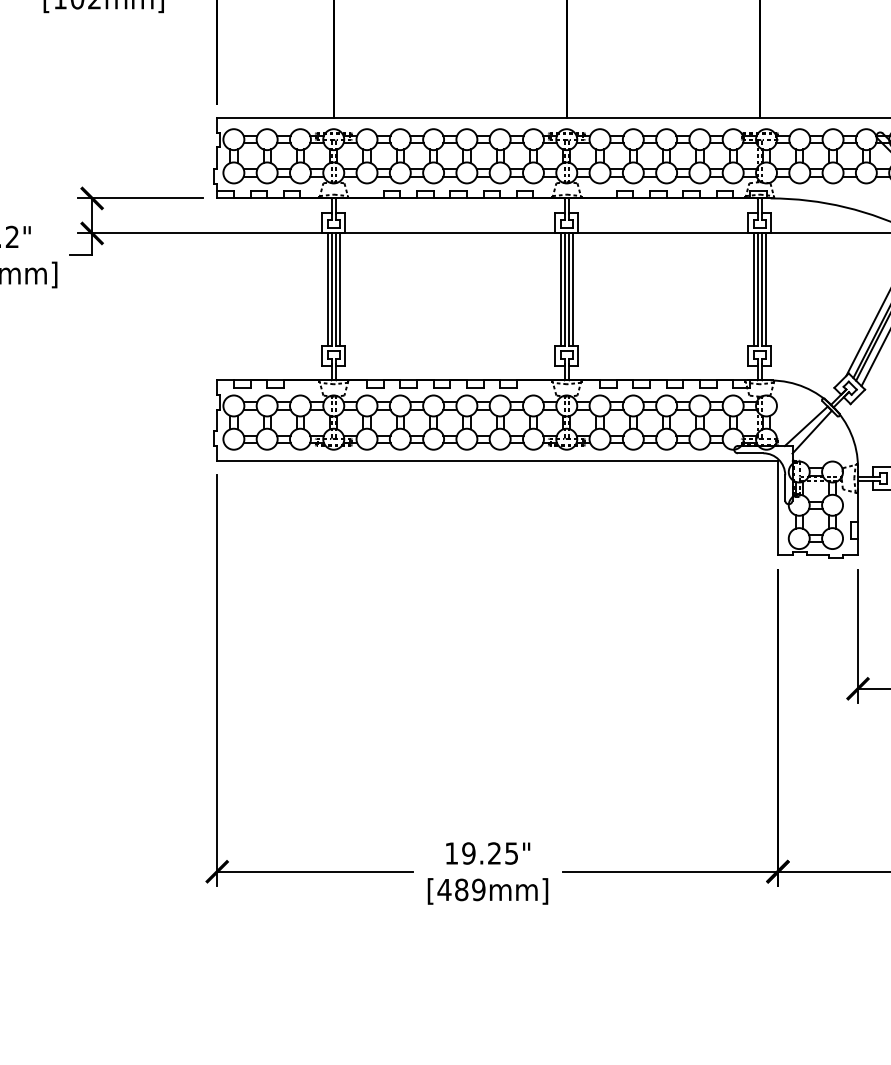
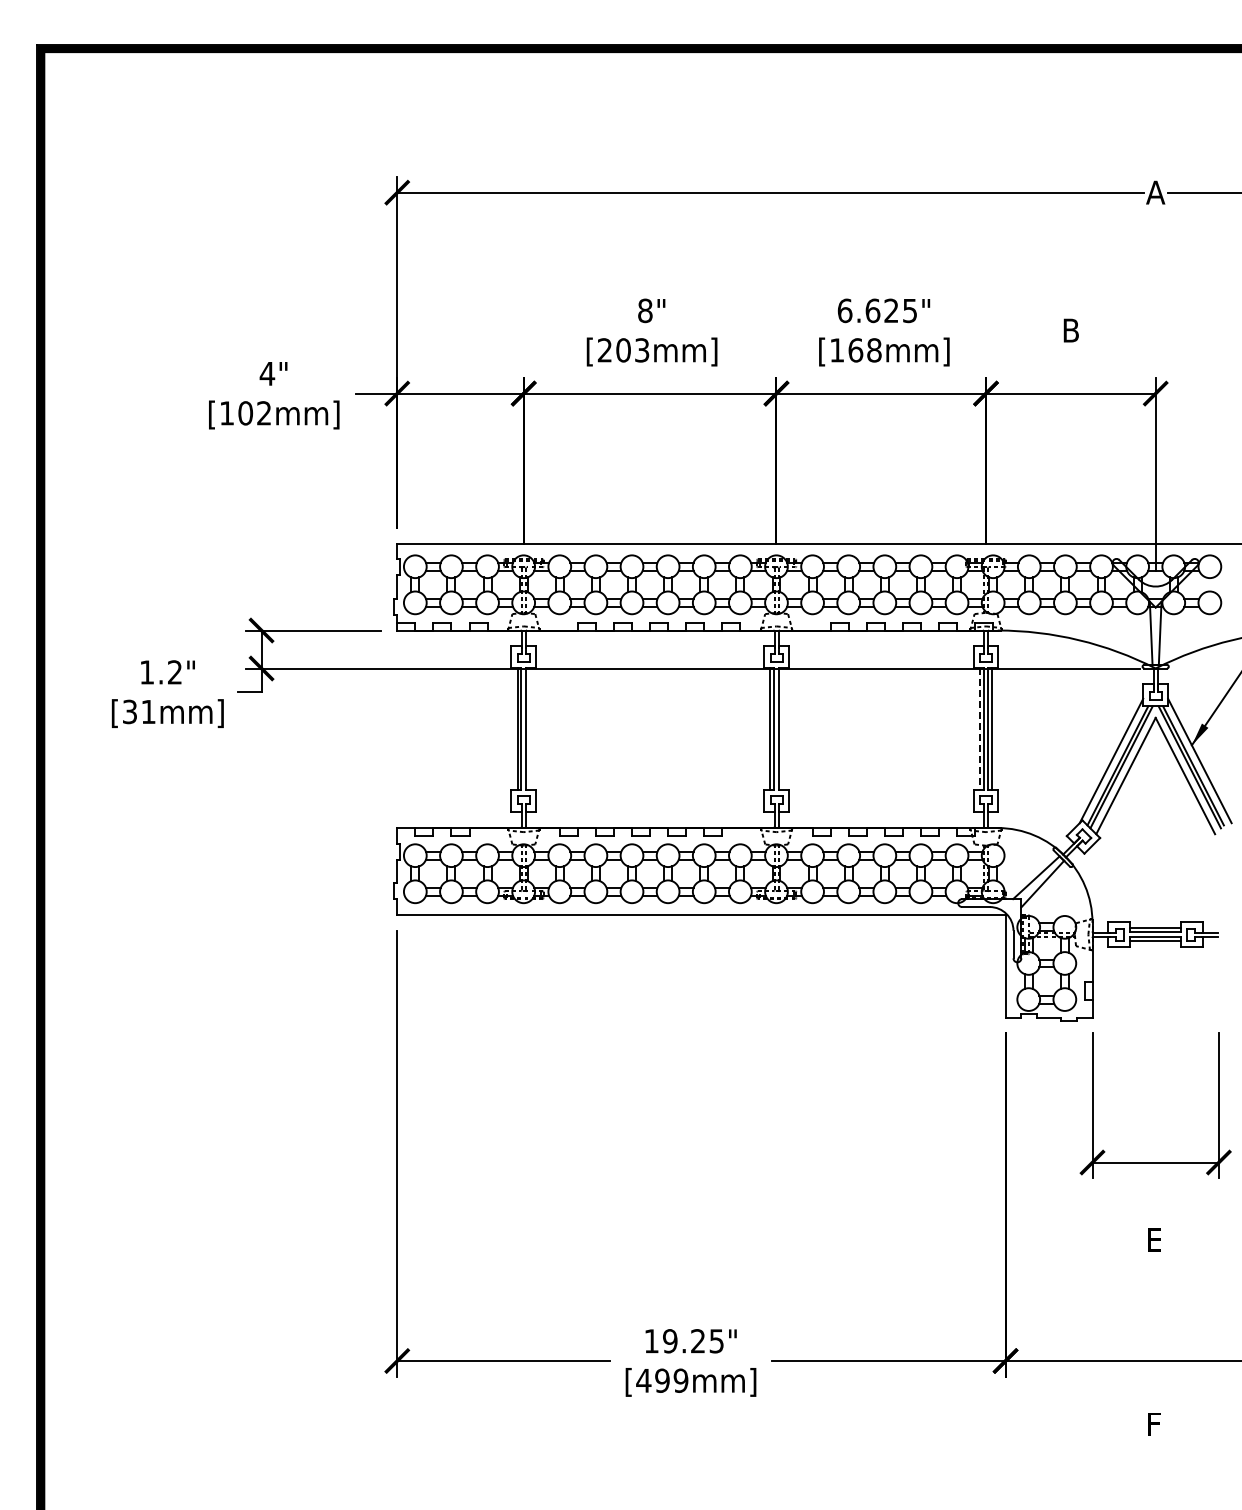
line: (340, 289) -> (530, 729), removed
line: (572, 289) -> (782, 729), removed
line: (753, 289) -> (979, 729), solid -> dashed
text: (461, 889) -> (662, 1380), [489mm] -> [499mm]

